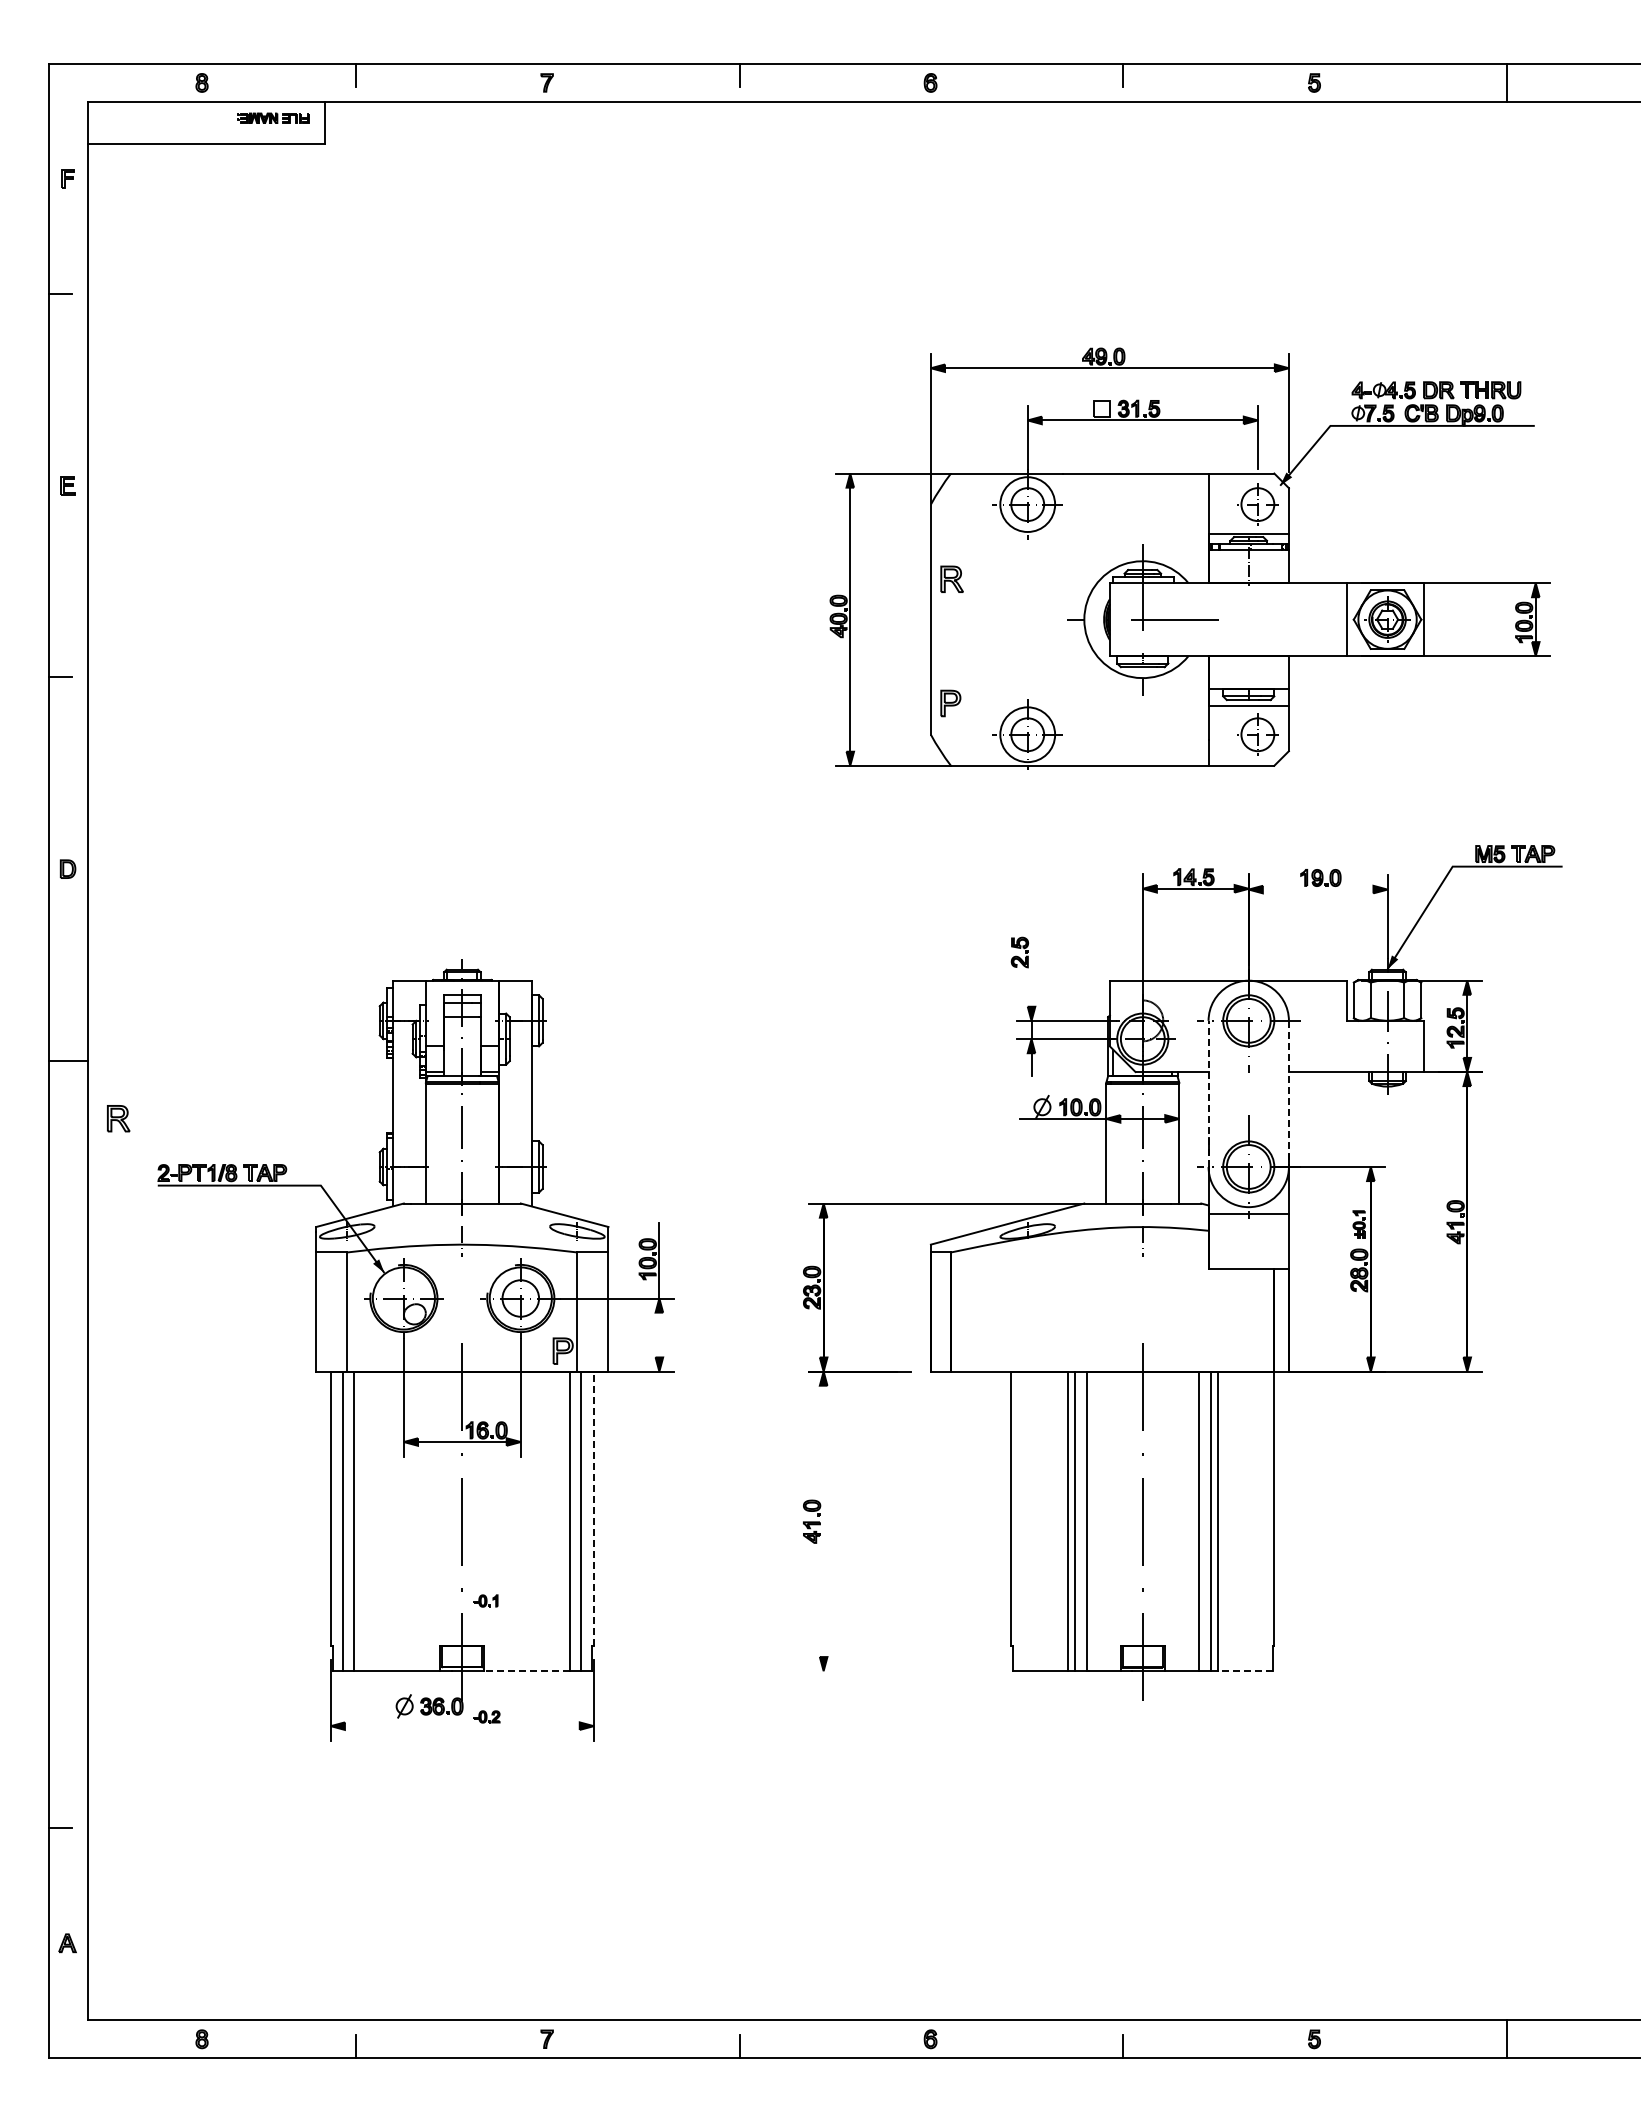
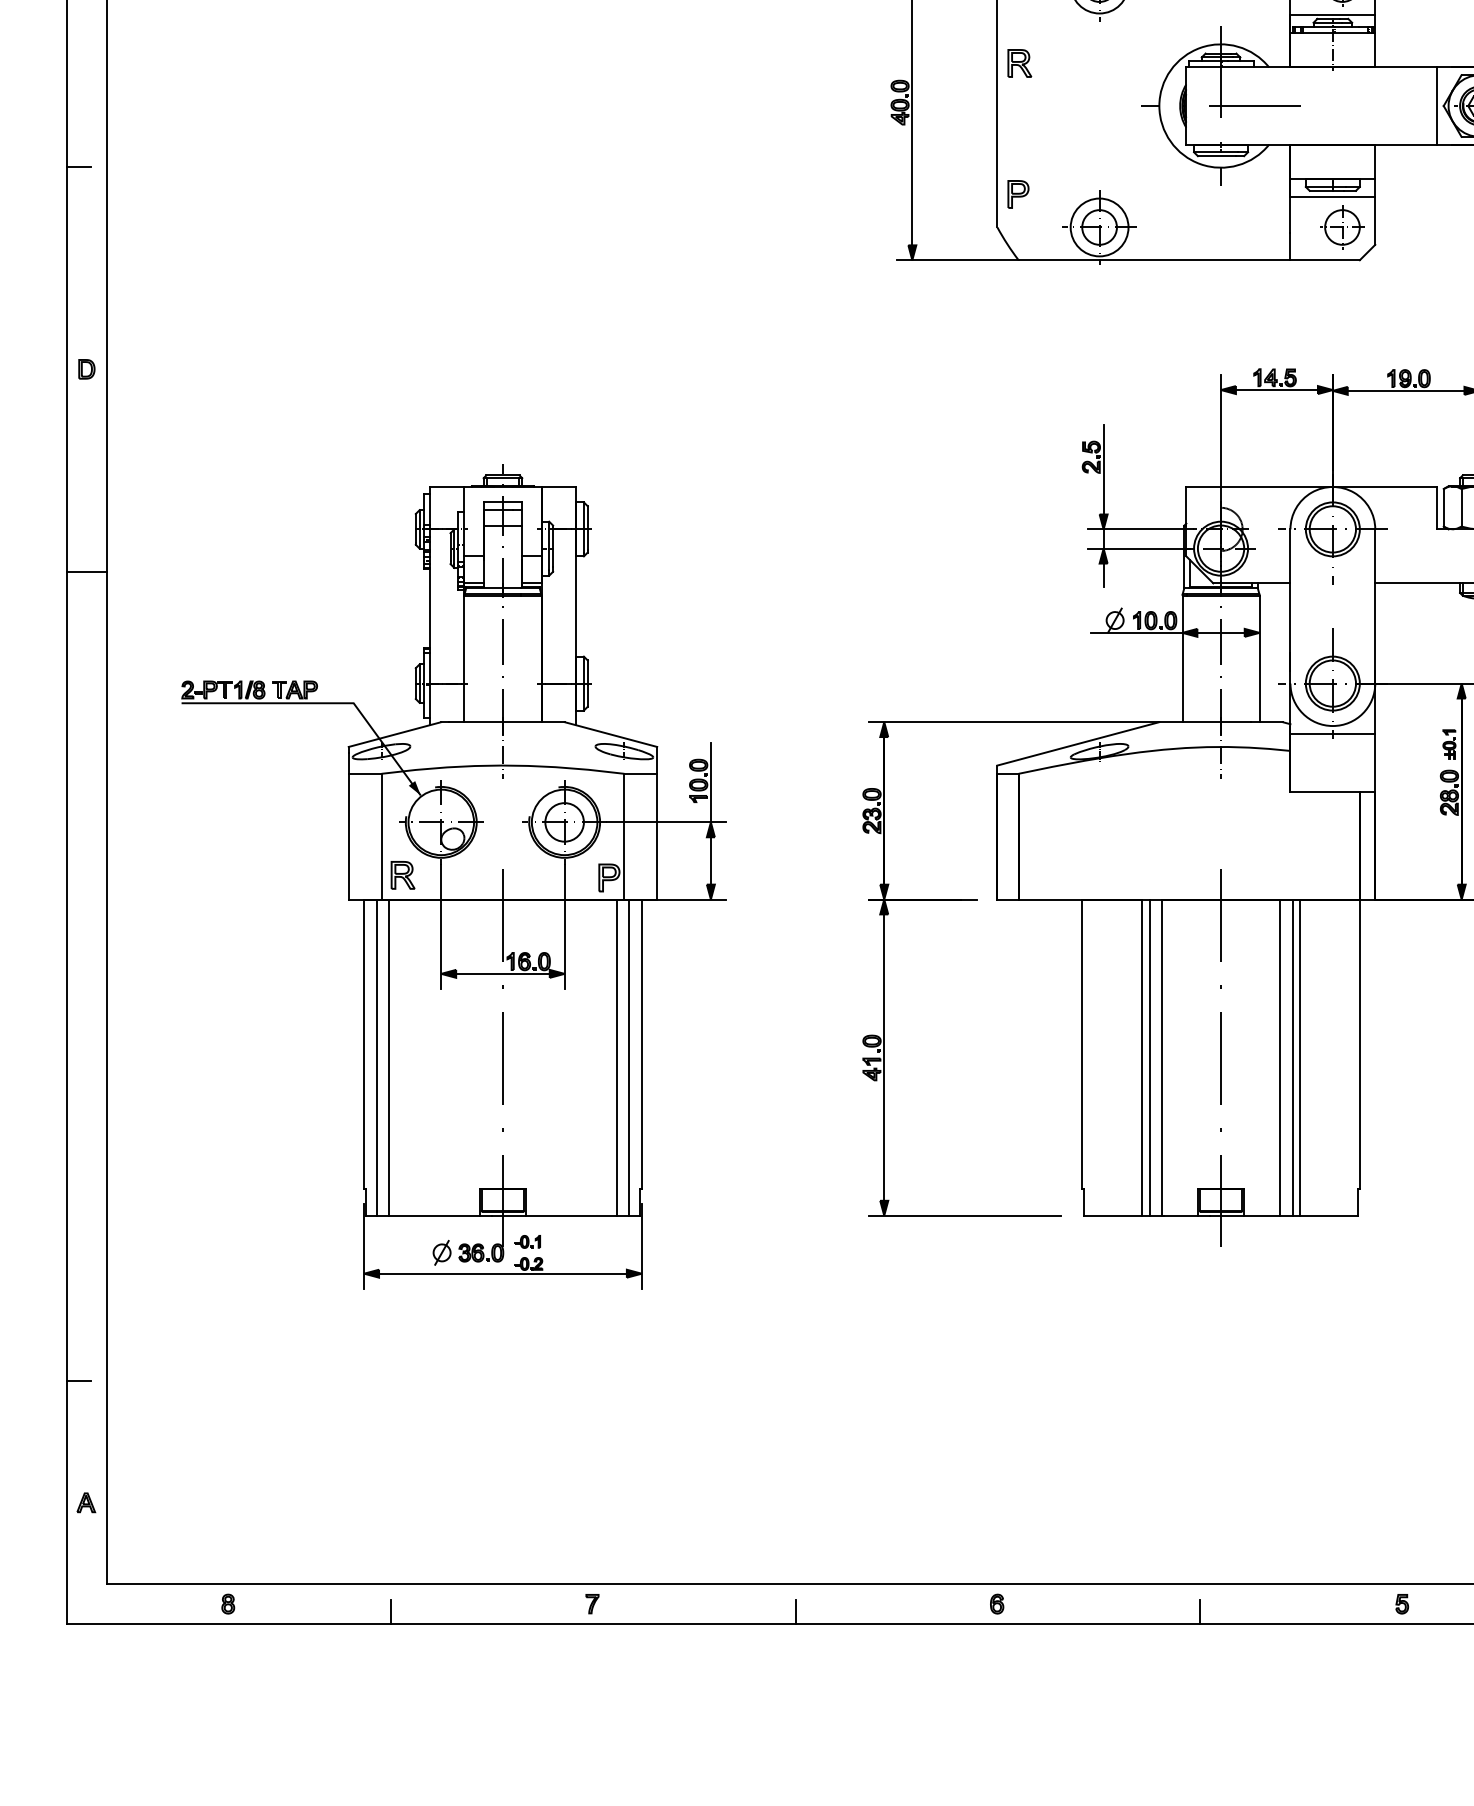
line: (1317, 889) -> (1405, 390), added
line: (1031, 964) -> (1103, 469), added
line: (1208, 1093) -> (1290, 606), dashed -> solid
line: (1288, 1094) -> (1374, 607), dashed -> solid
part: (118, 1118) -> (402, 875), moved
line: (659, 1334) -> (711, 860), added
line: (593, 1508) -> (641, 1044), dashed -> solid
line: (823, 1521) -> (884, 1057), added
part: (485, 1600) -> (527, 1241), moved
line: (526, 1671) -> (570, 1216), dashed -> solid
line: (899, 1671) -> (964, 1216), added
line: (1244, 1671) -> (1328, 1216), dashed -> solid
line: (461, 1726) -> (502, 1274), added

